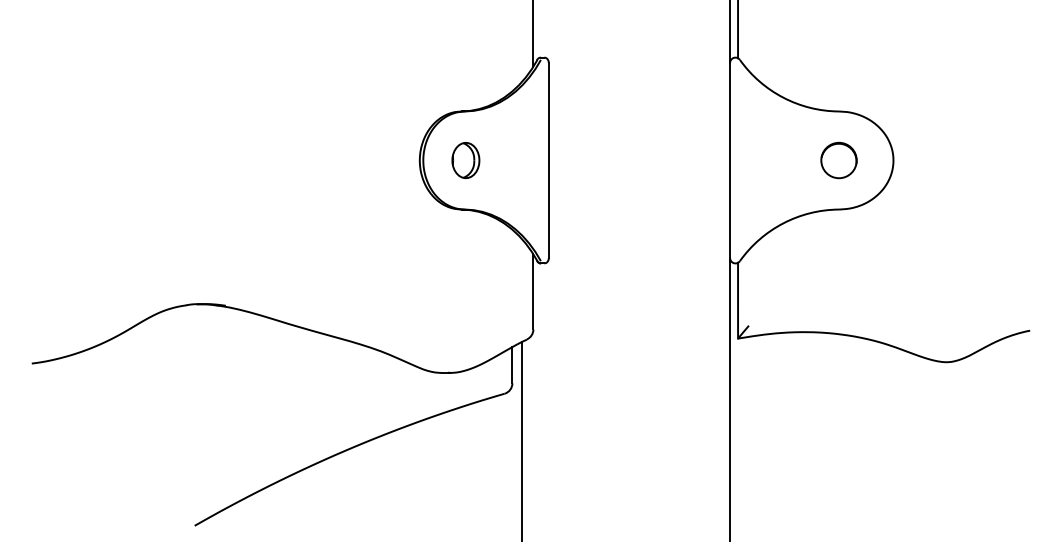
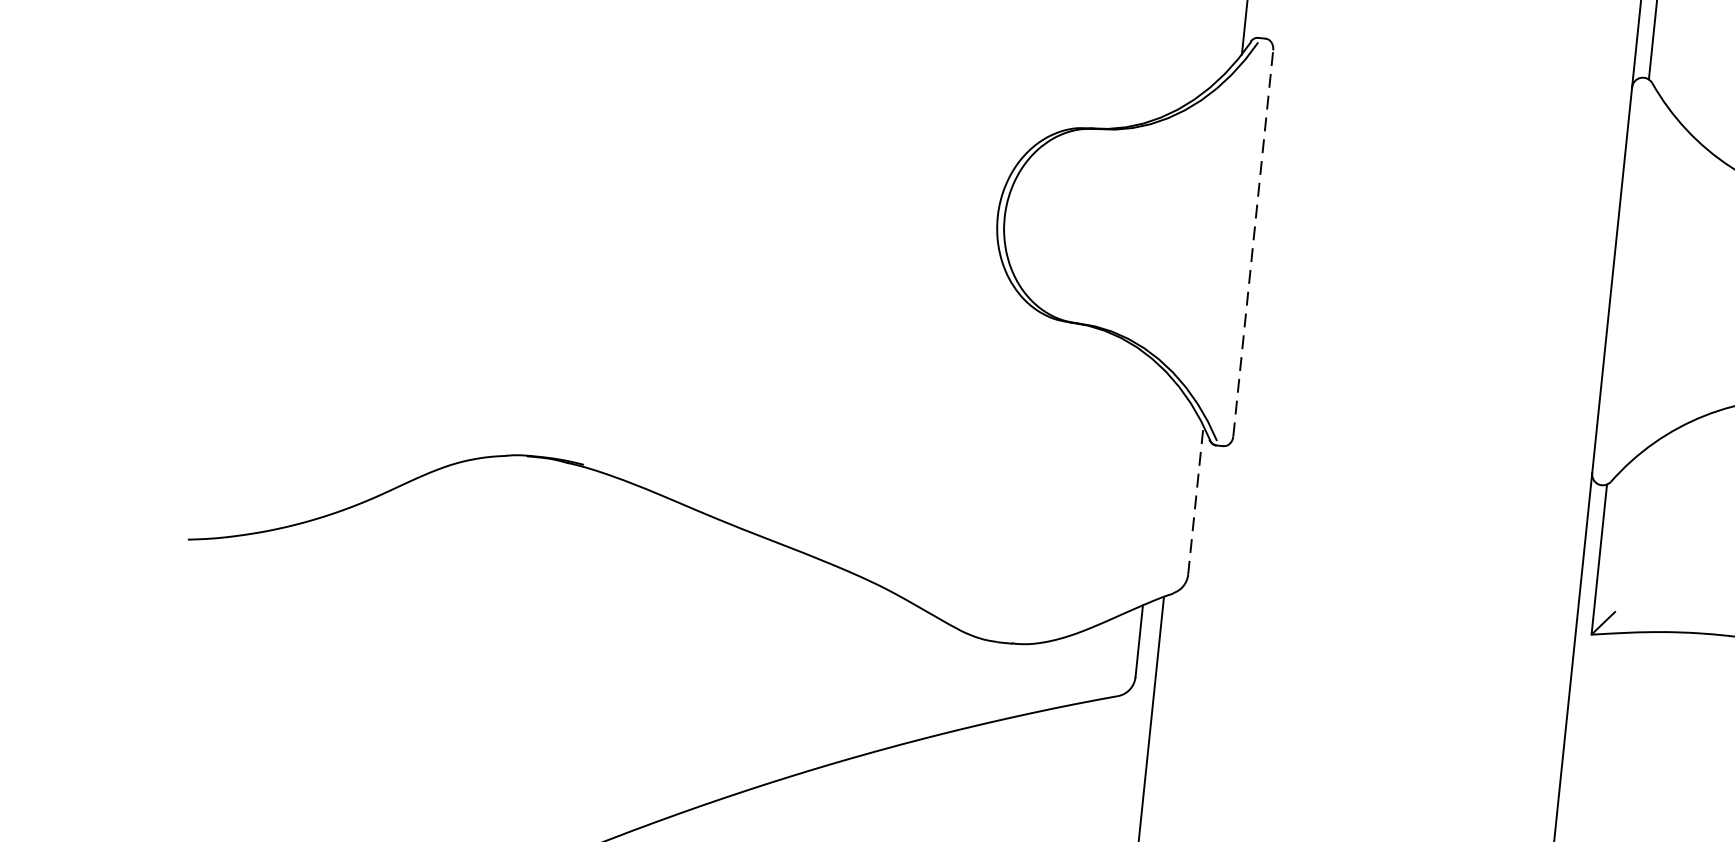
part: (465, 160) -> (1088, 226), removed
line: (548, 160) -> (1252, 243), solid -> dashed
line: (533, 291) -> (1196, 499), solid -> dashed

